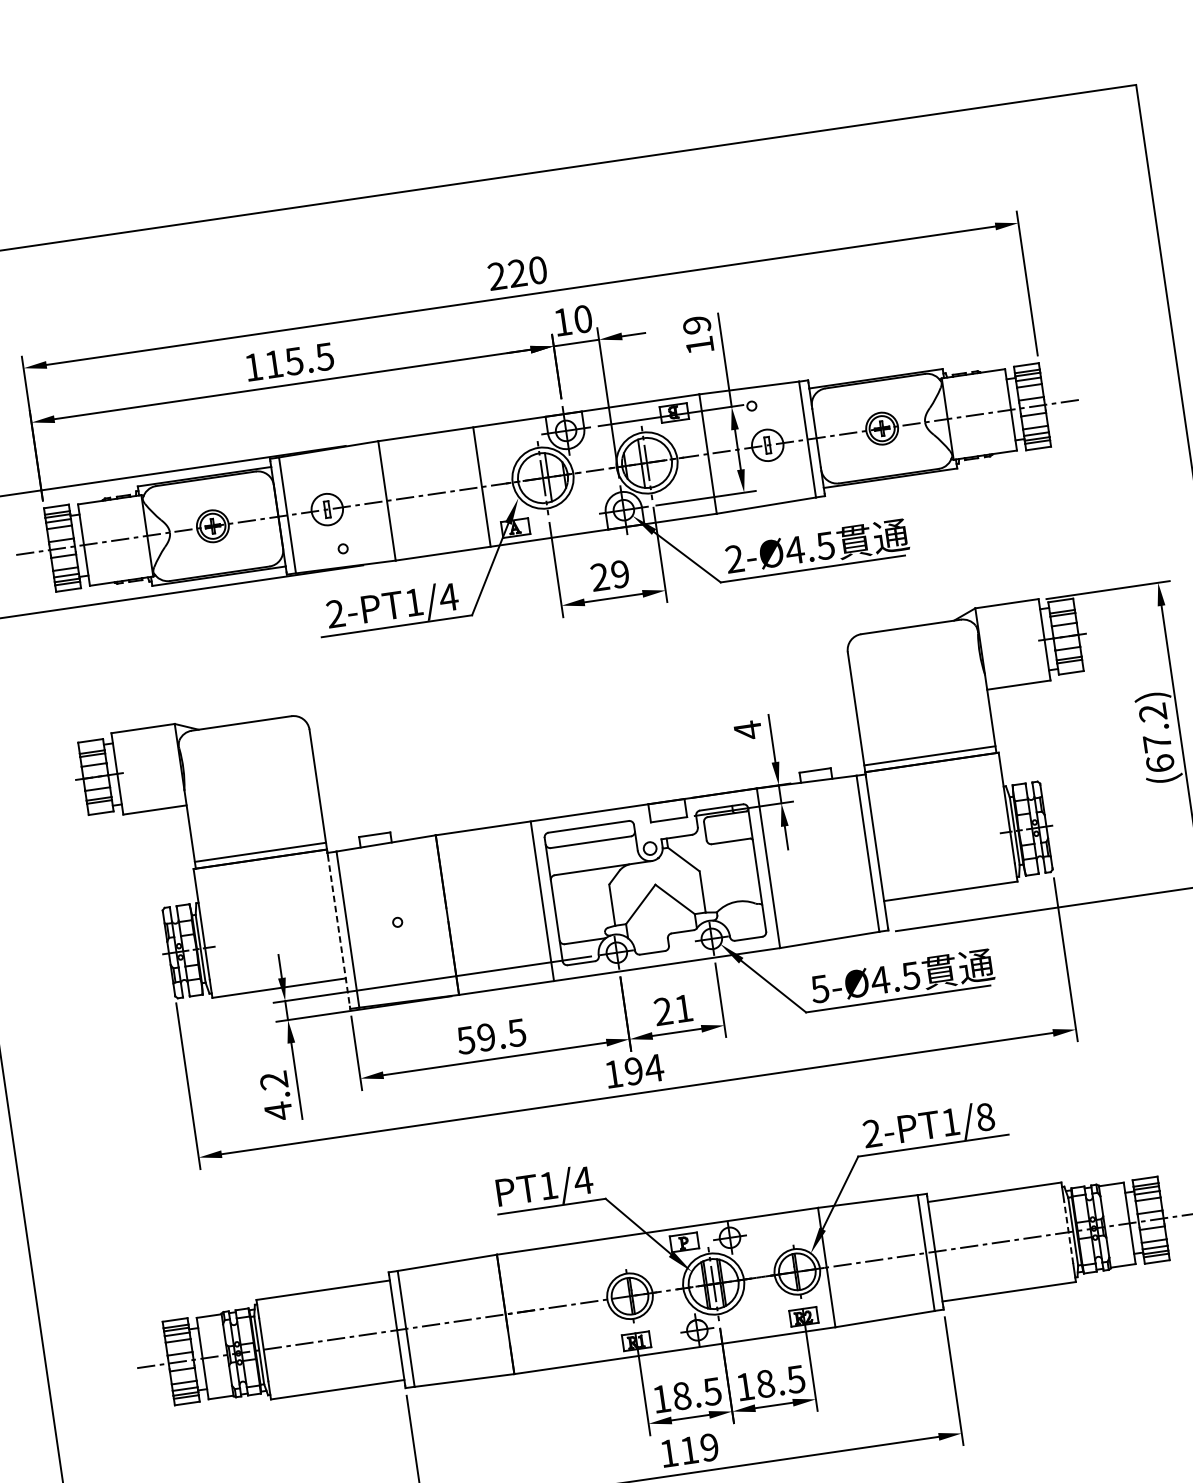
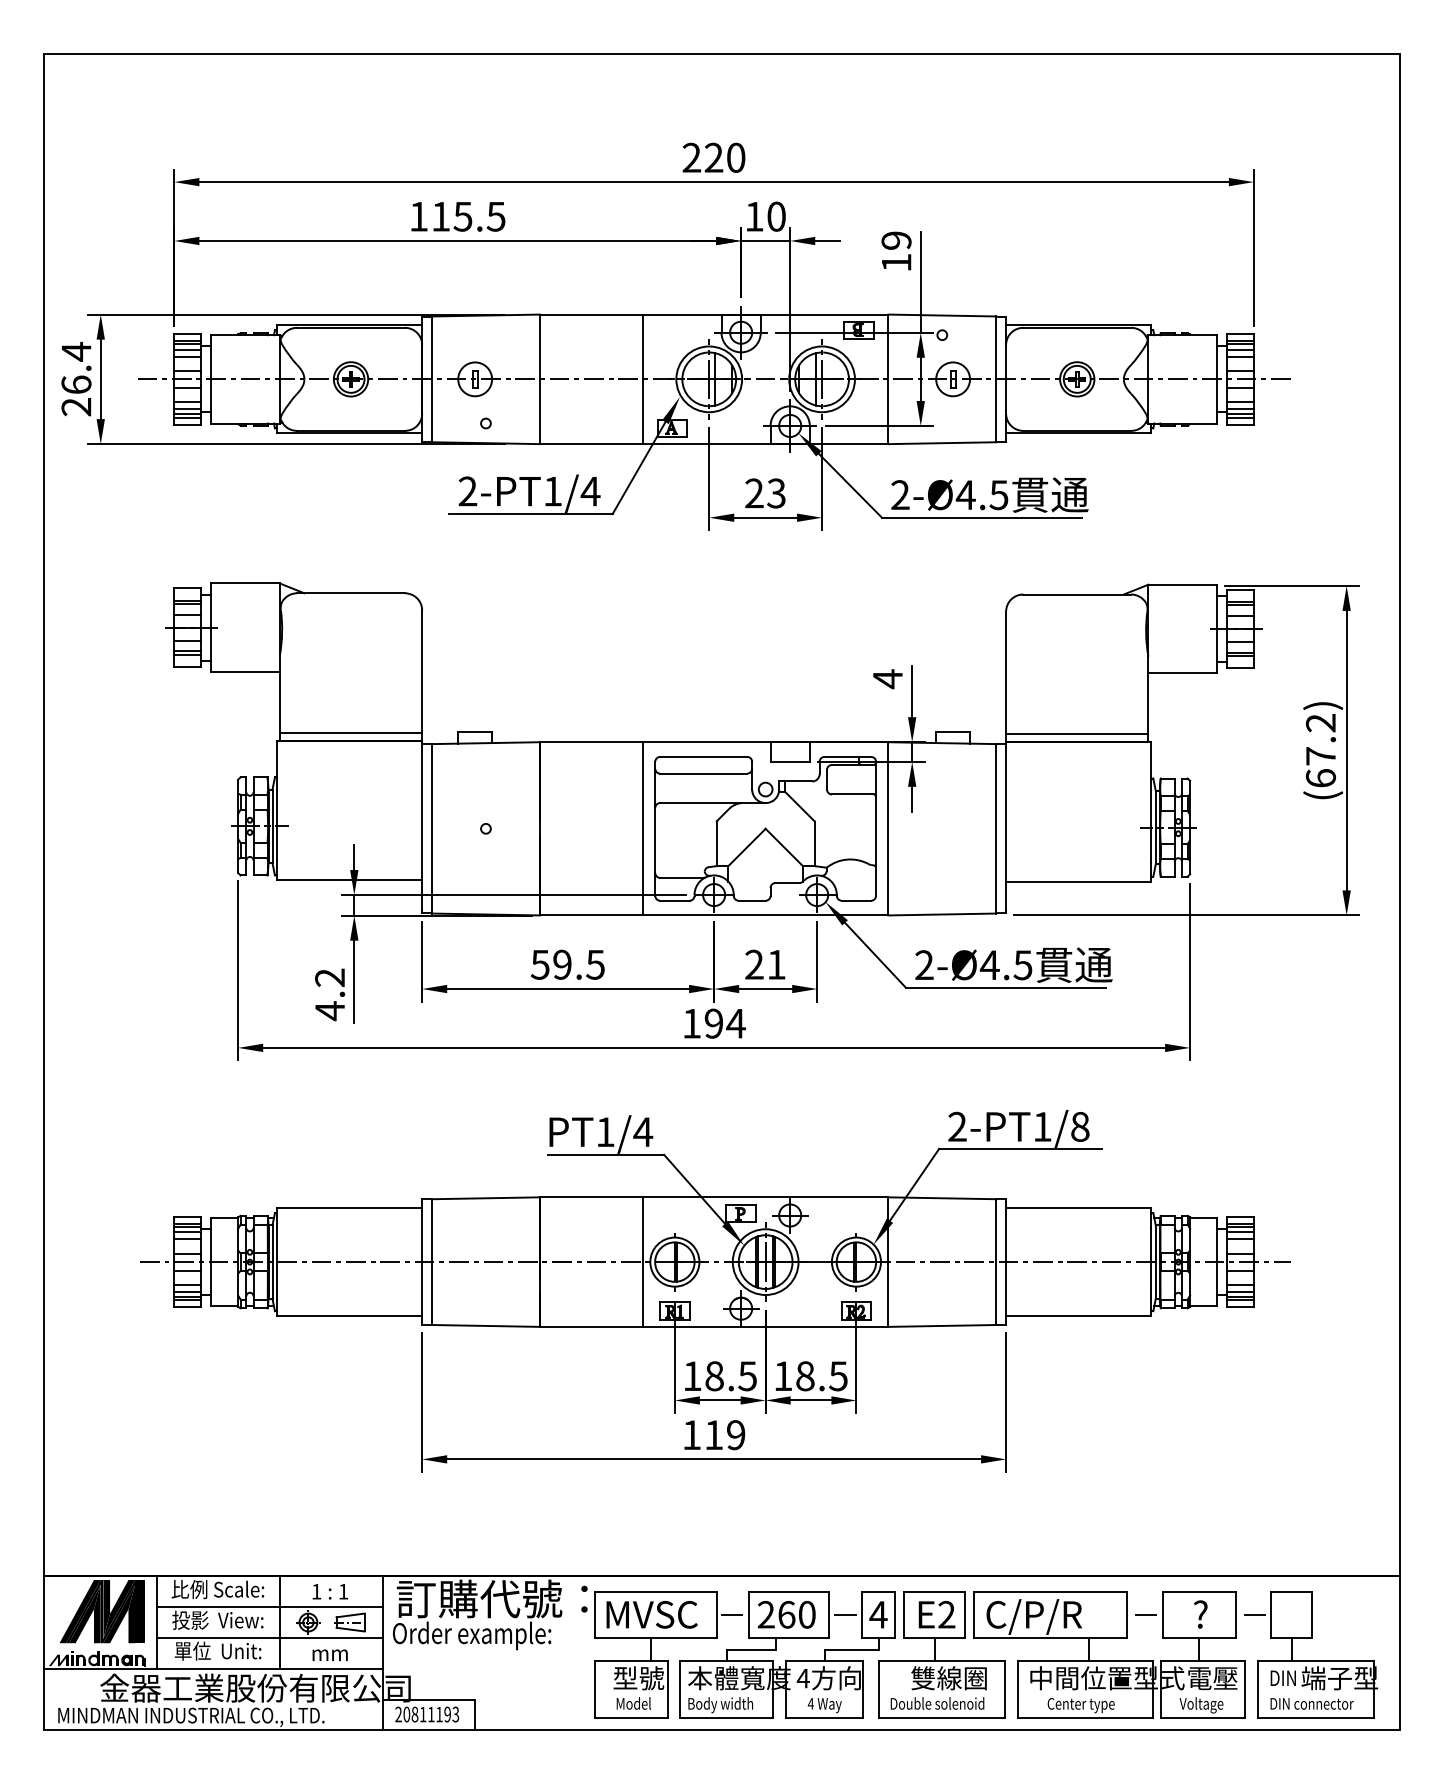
text: (620, 574) -> (776, 493), 29 -> 23
line: (339, 931) -> (422, 829), dashed -> solid
text: (819, 989) -> (923, 965), 5-Ø4.5 -> 2-Ø4.5
line: (1068, 1231) -> (1150, 1261), dashed -> solid
line: (600, 1300) -> (642, 1261), added

